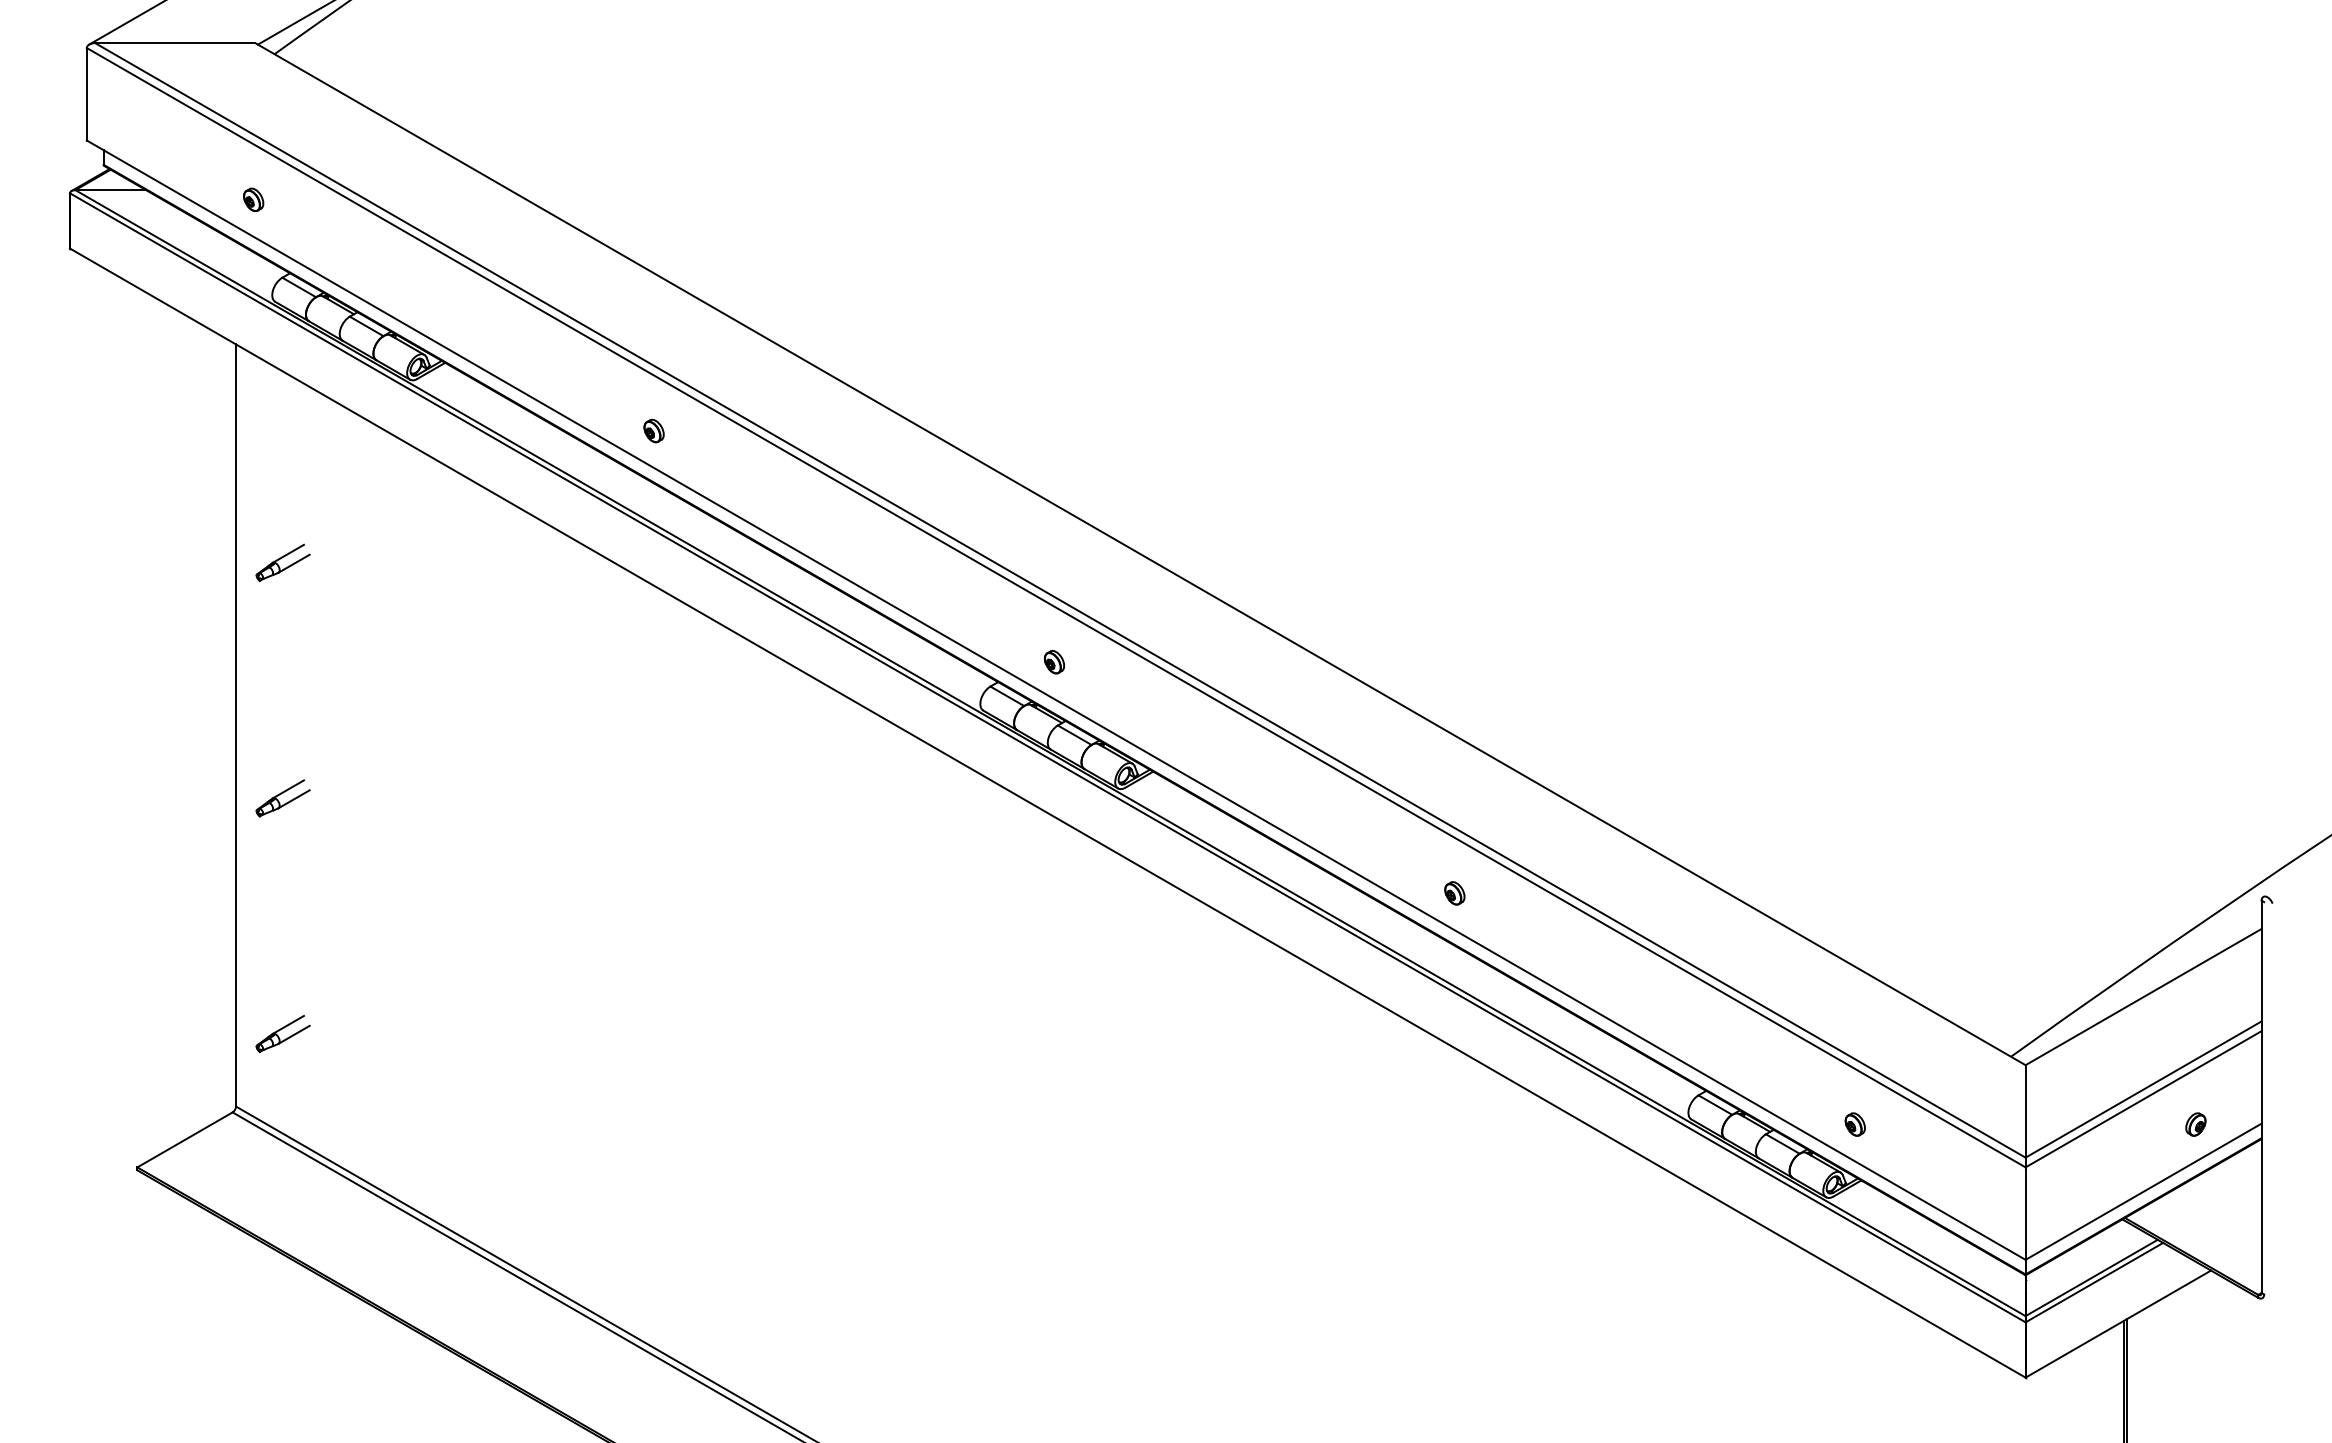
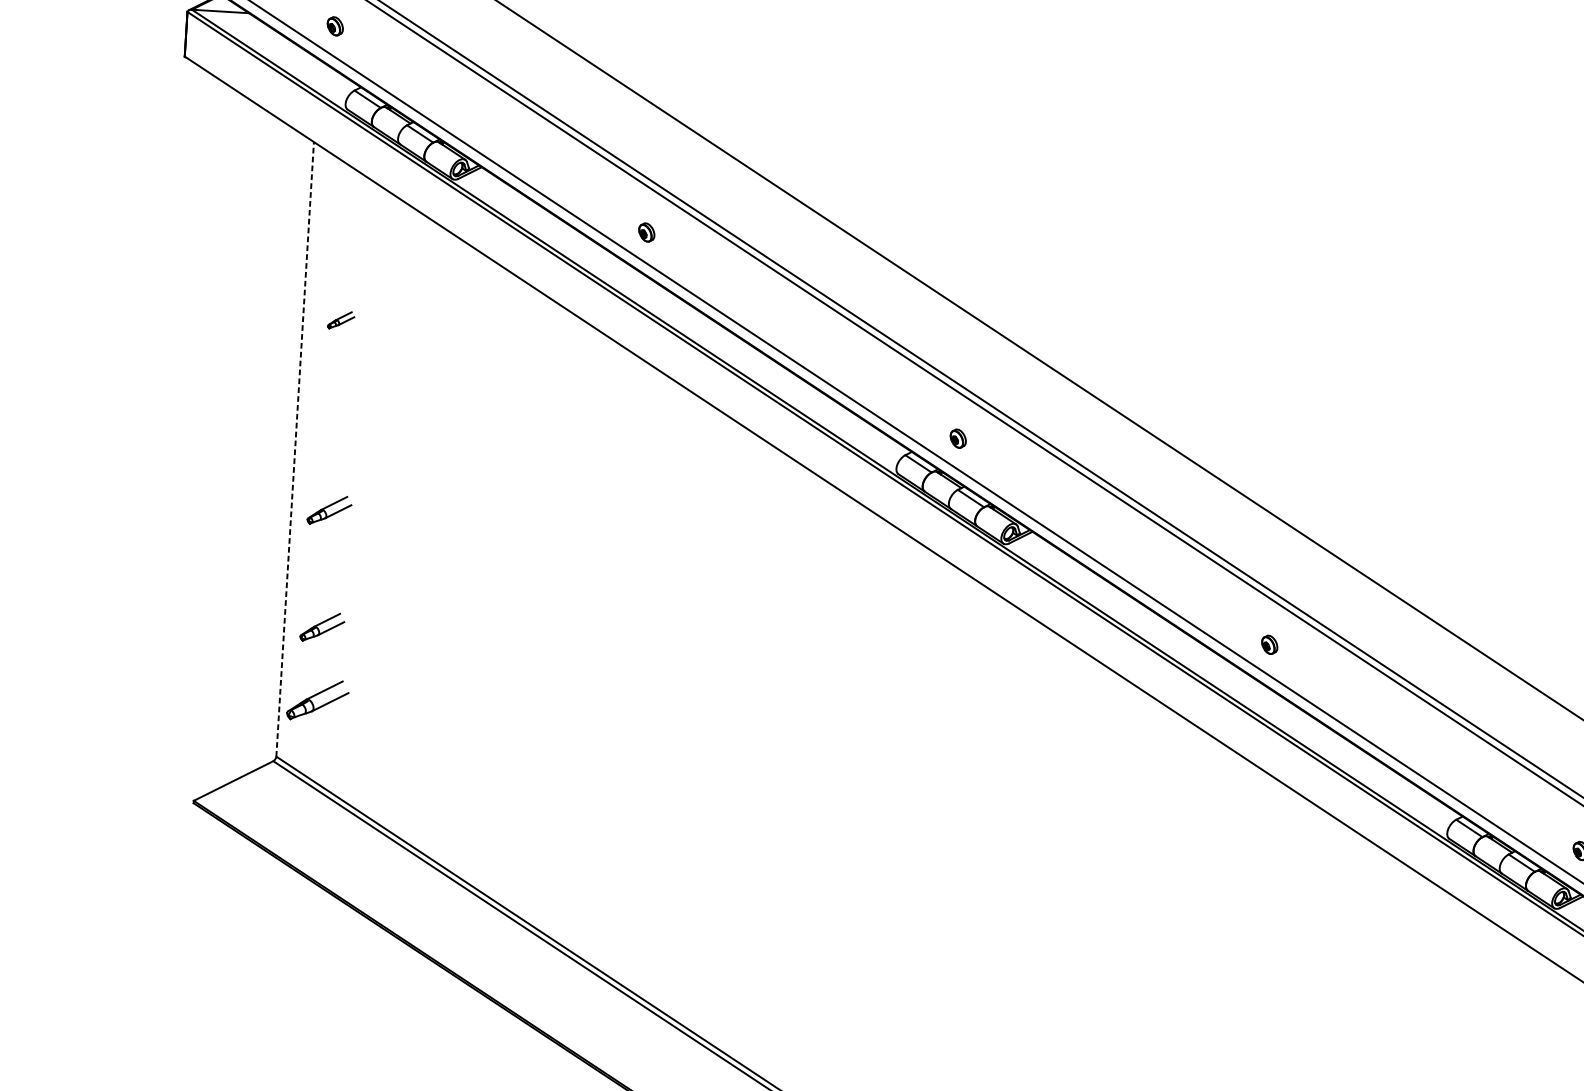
part: (282, 562) -> (340, 320), size x0.6
line: (236, 724) -> (295, 448), solid -> dashed
part: (282, 943) -> (321, 627), added
part: (282, 1033) -> (317, 700), size x1.4

